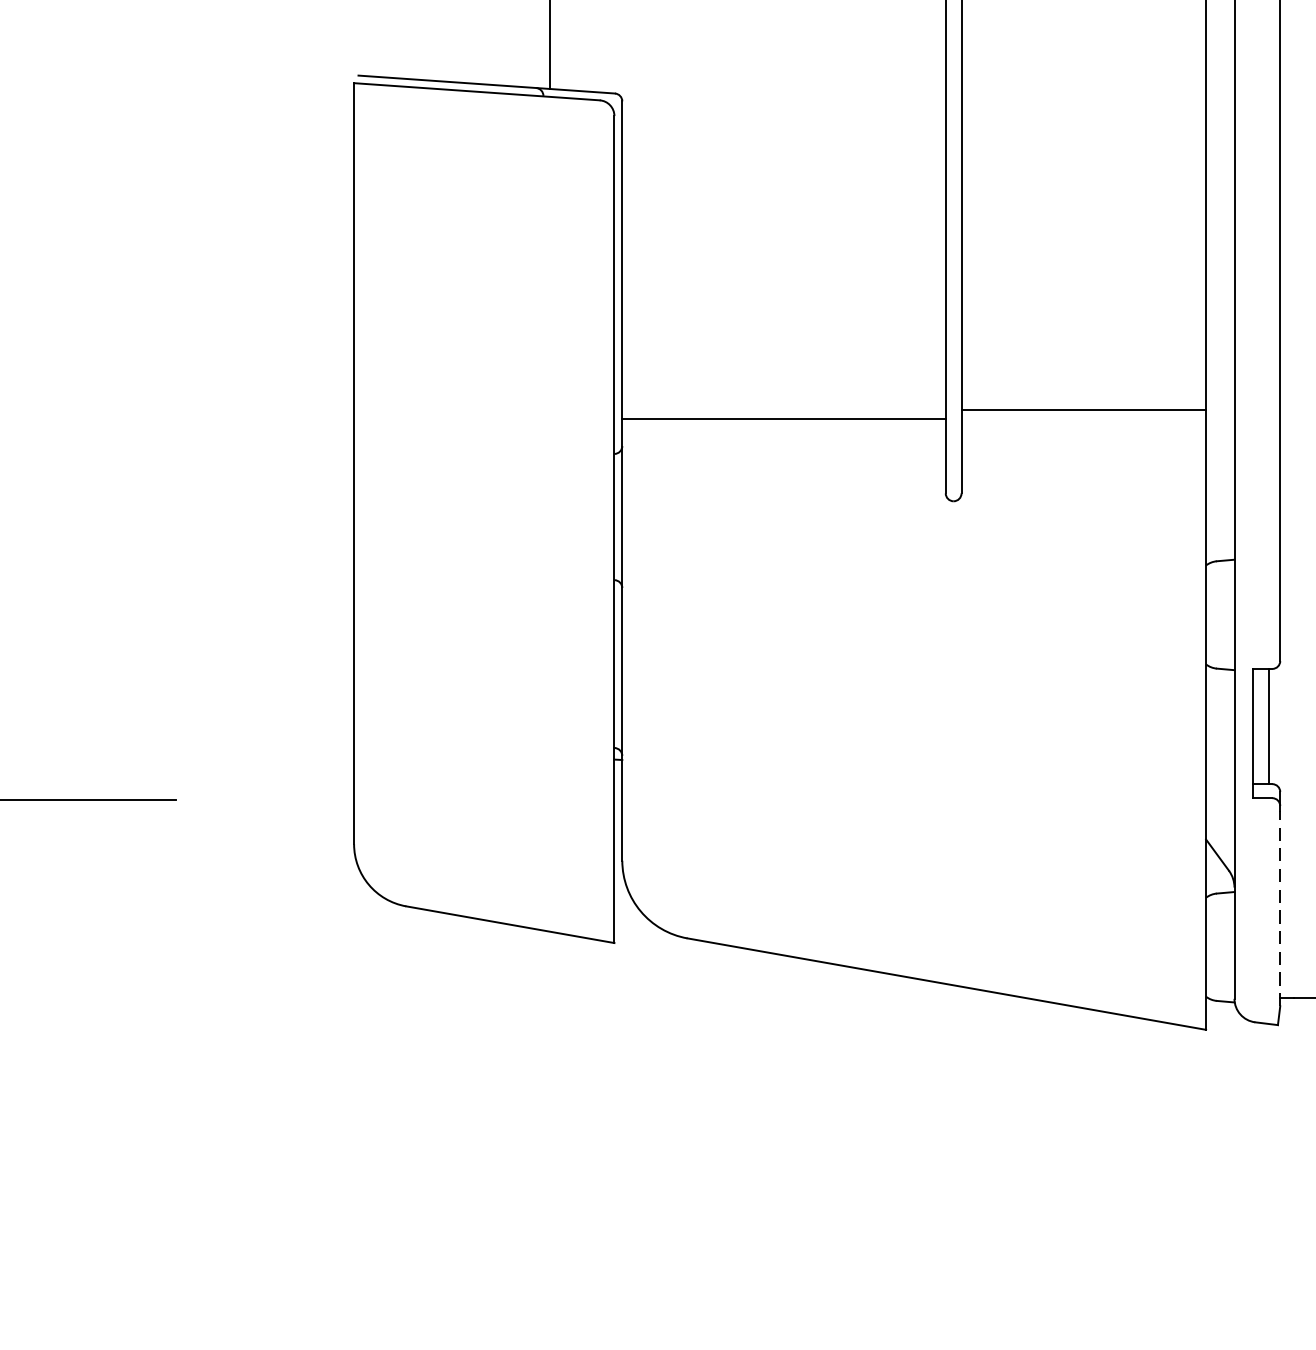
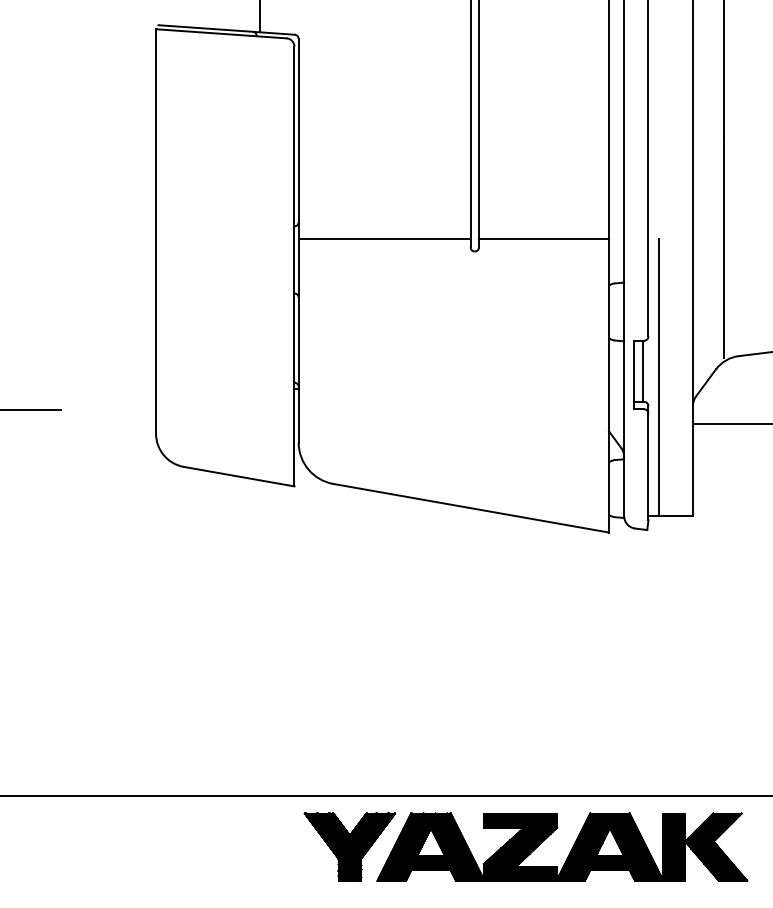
line: (1084, 409) -> (544, 238), moved
line: (783, 418) -> (384, 238), moved
line: (1300, 738) -> (659, 377), added
line: (1280, 909) -> (648, 468), dashed -> solid

